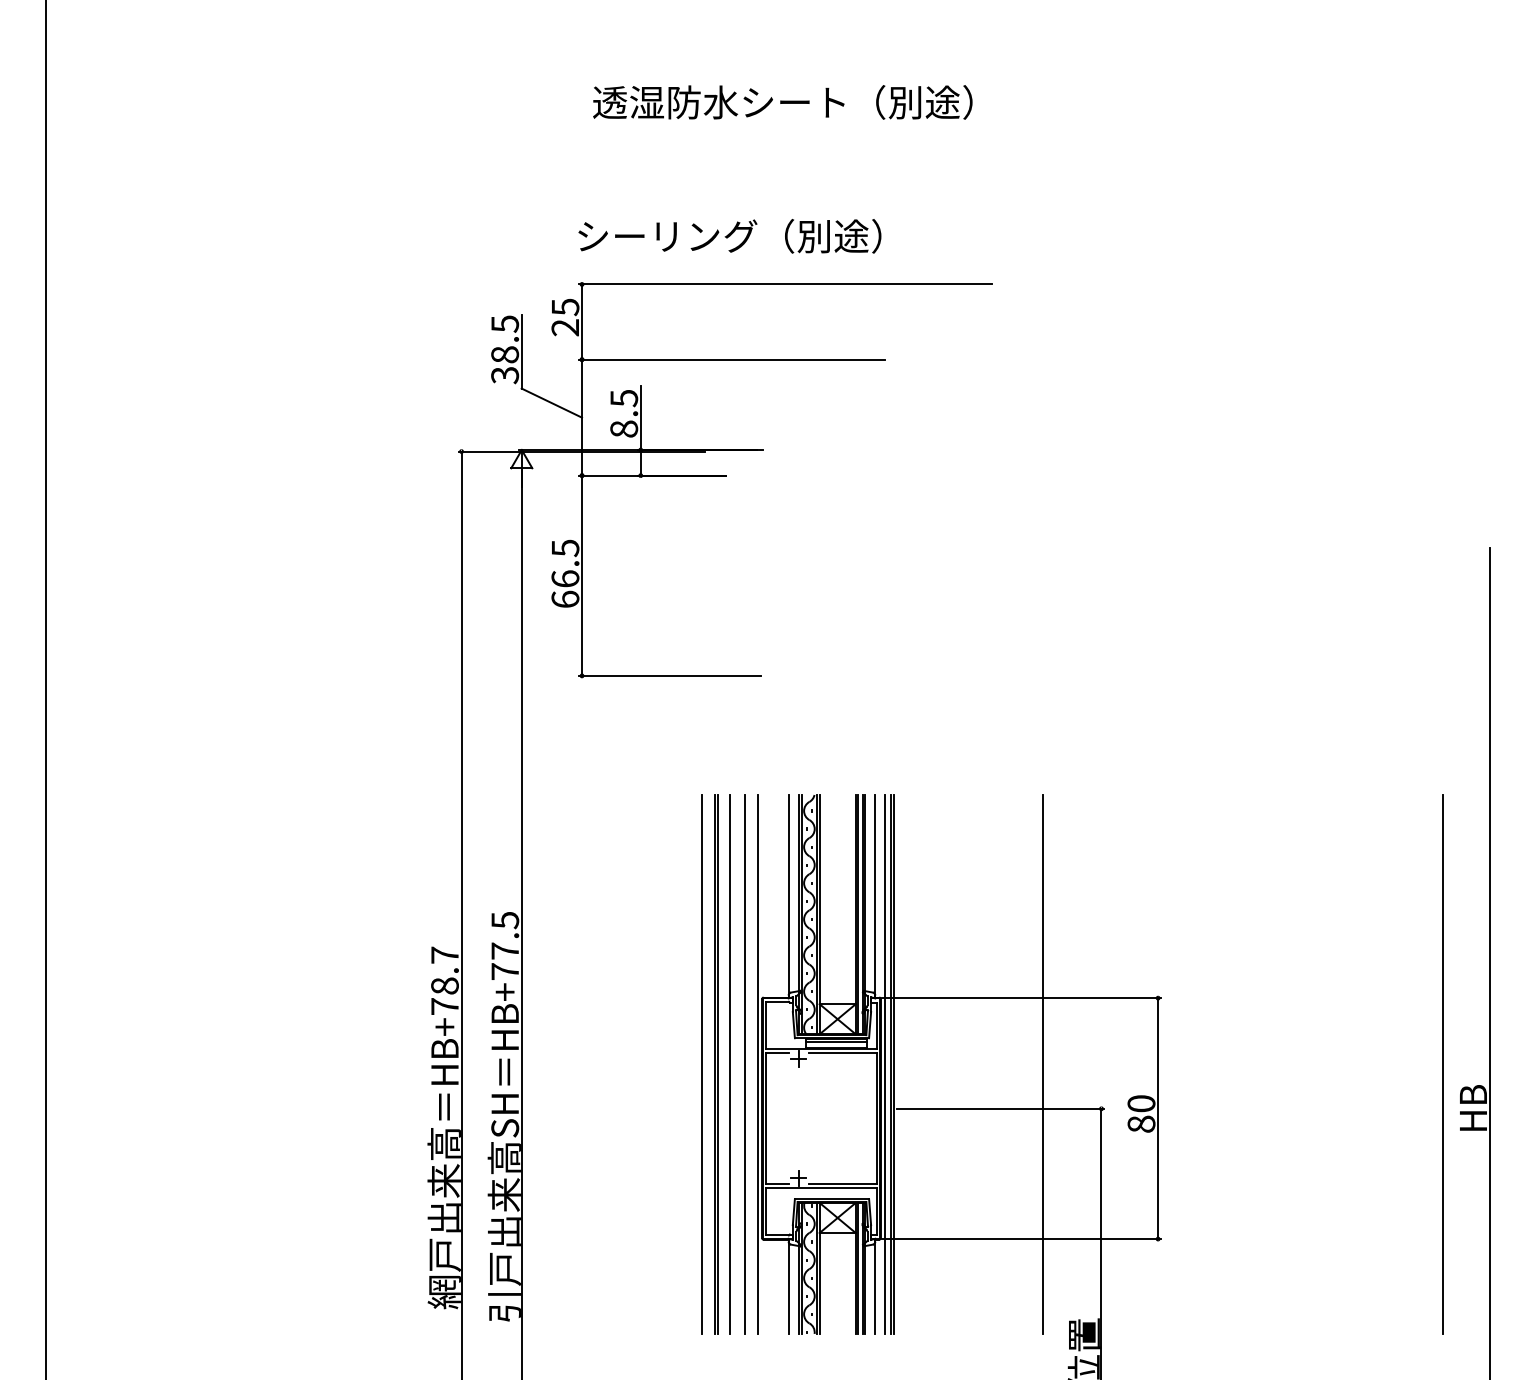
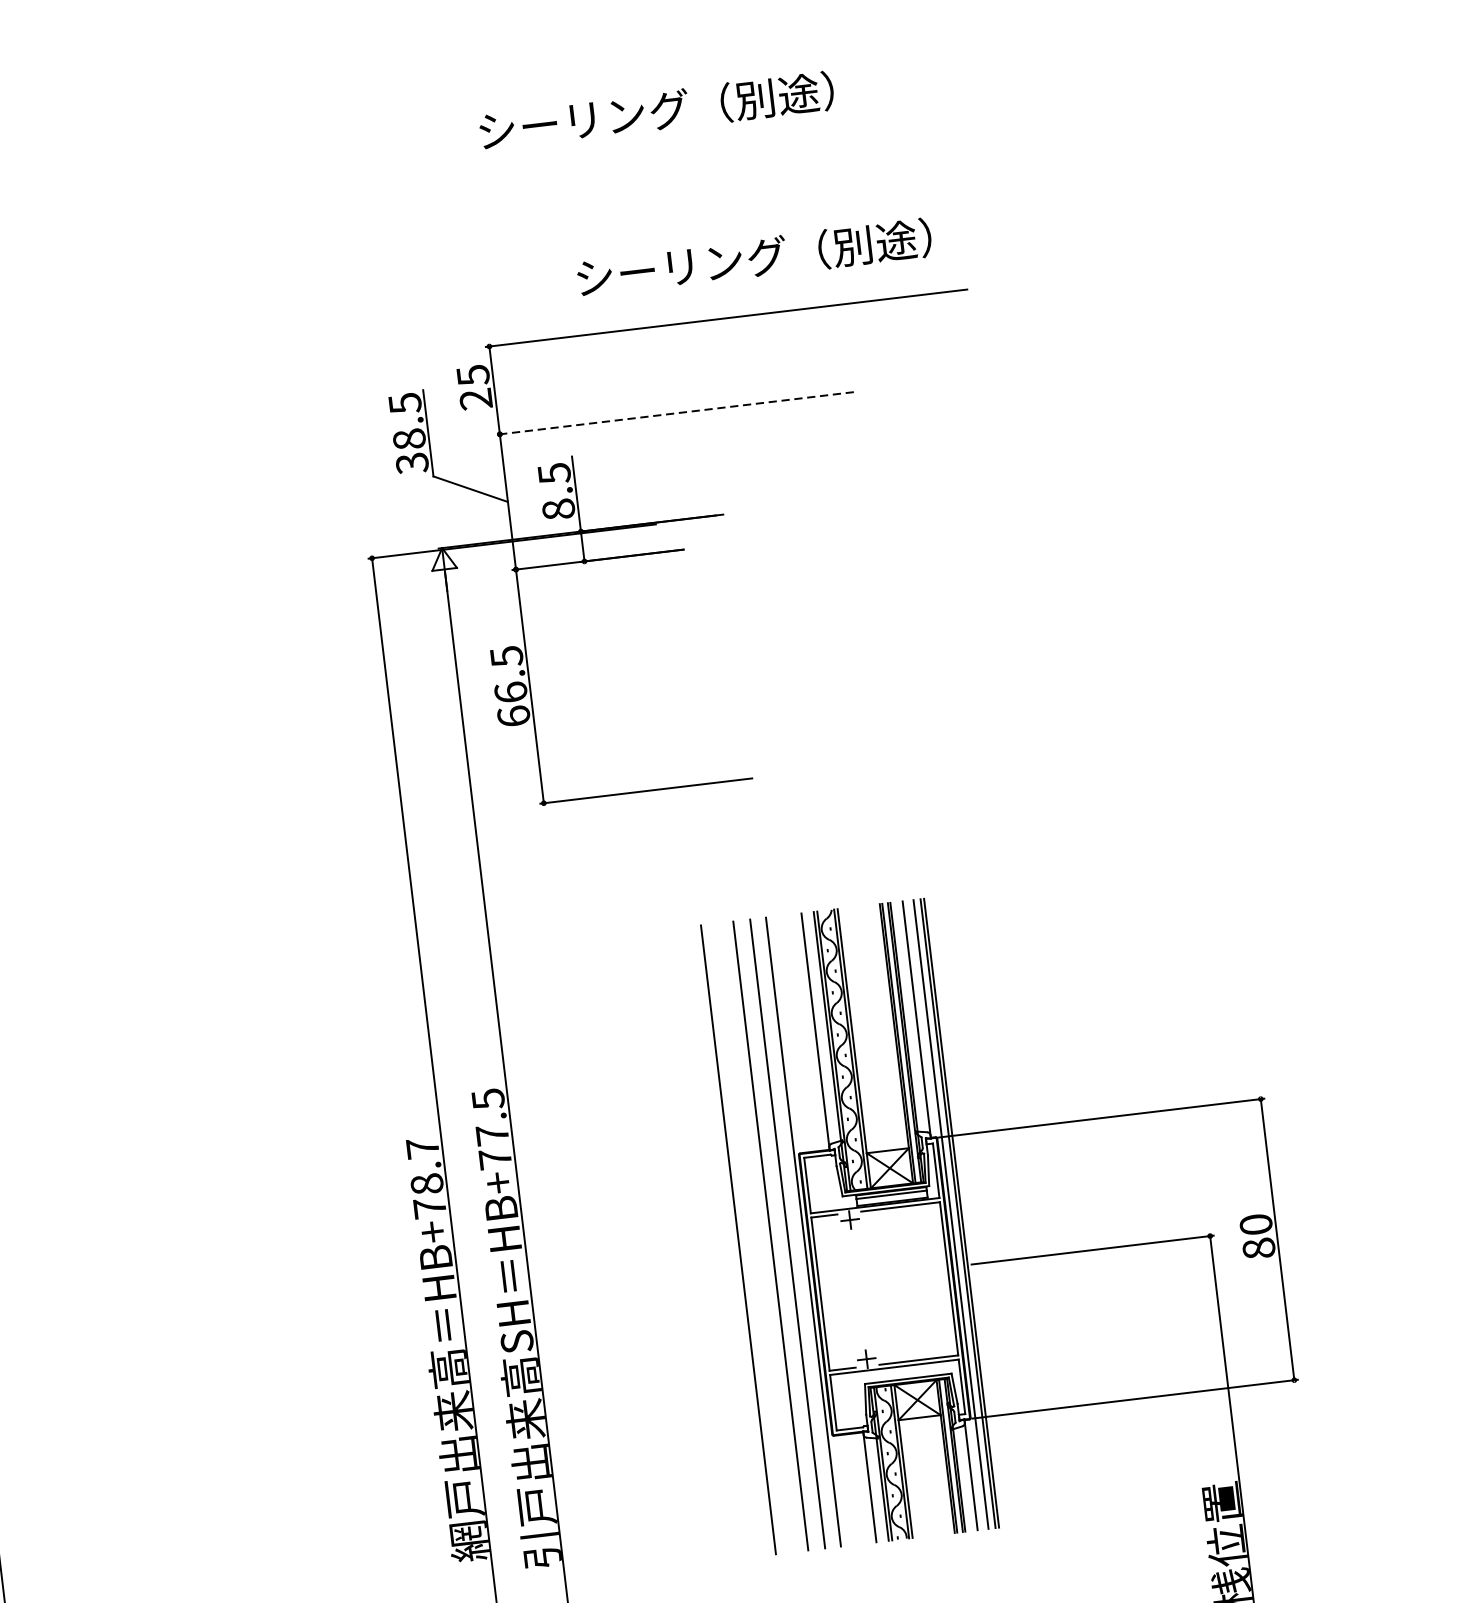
text: (782, 102) -> (697, 106), 透湿防水シート（別途） -> シーリング（別途）
text: (729, 236) -> (753, 258), moved
line: (731, 359) -> (674, 413), solid -> dashed
line: (715, 1064) -> (753, 1238), removed
line: (1042, 1064) -> (1135, 1192), removed

